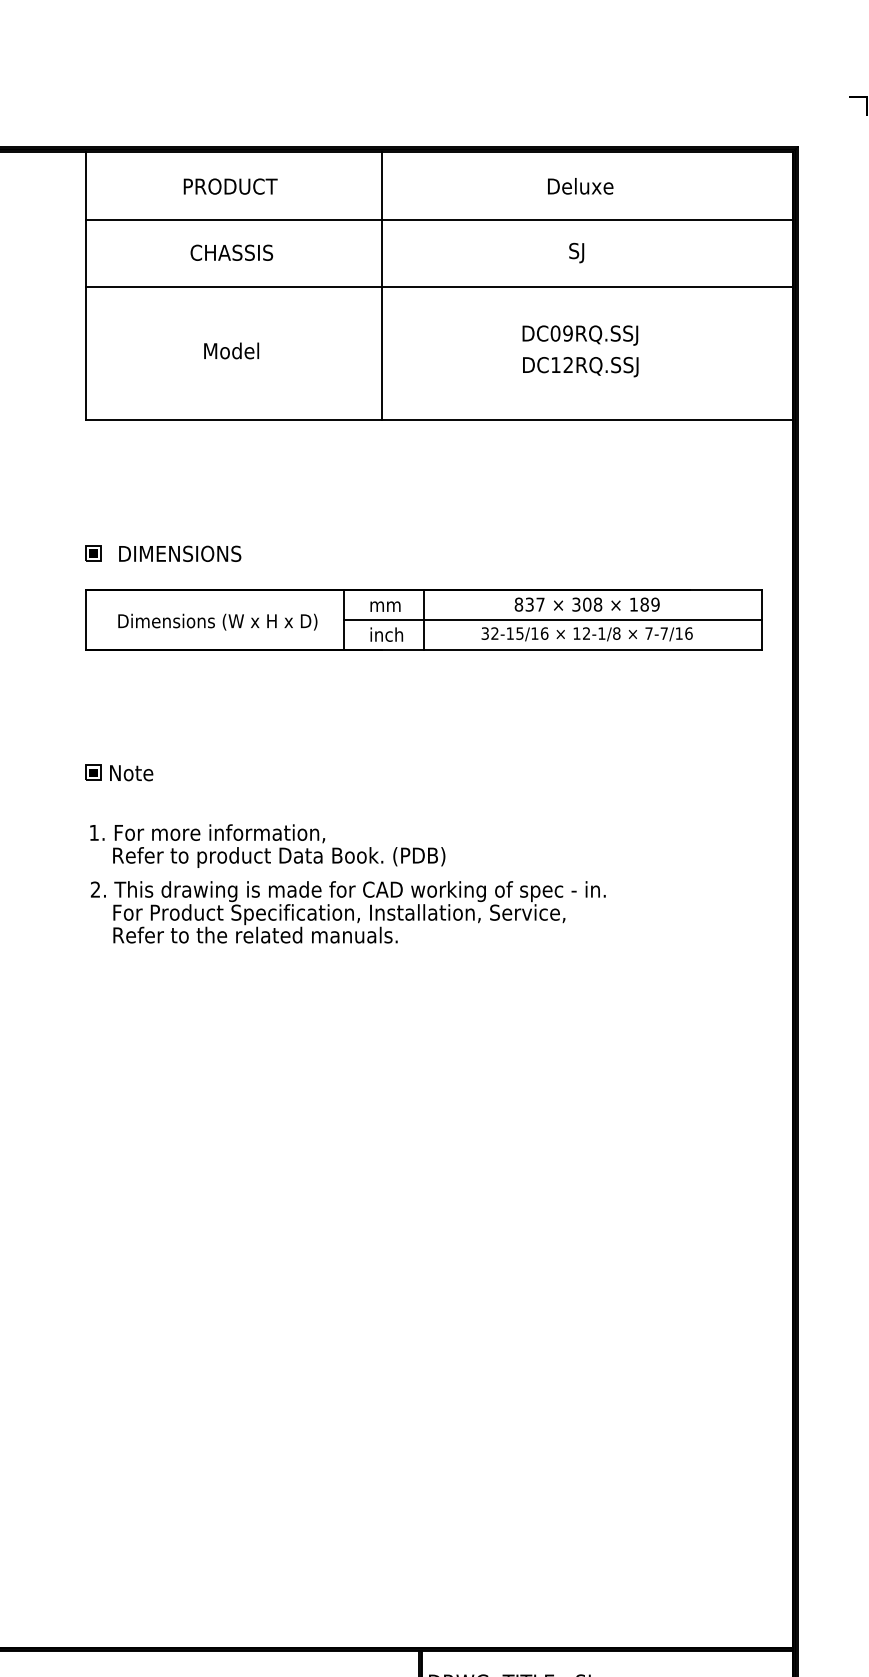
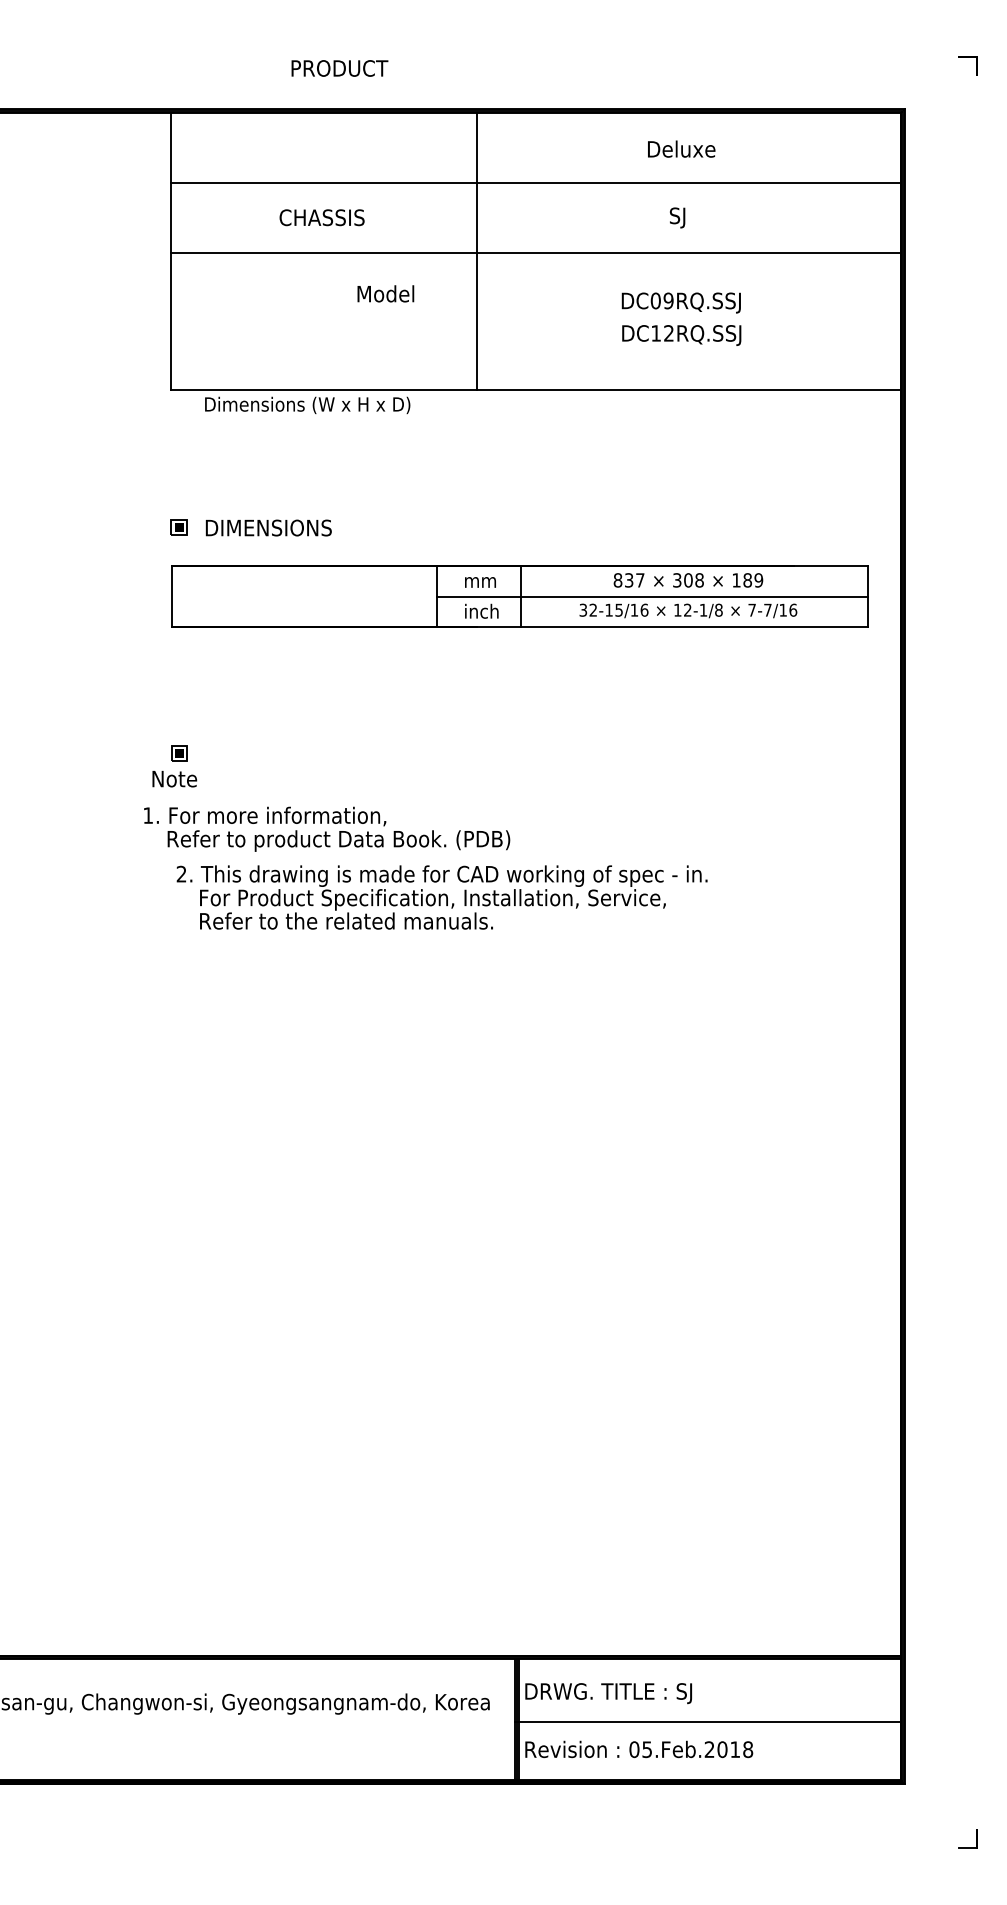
text: (230, 186) -> (339, 68), moved
text: (231, 350) -> (385, 293), moved
text: (217, 622) -> (307, 405), moved
text: (131, 773) -> (174, 779), moved
text: (268, 845) -> (327, 828), moved

